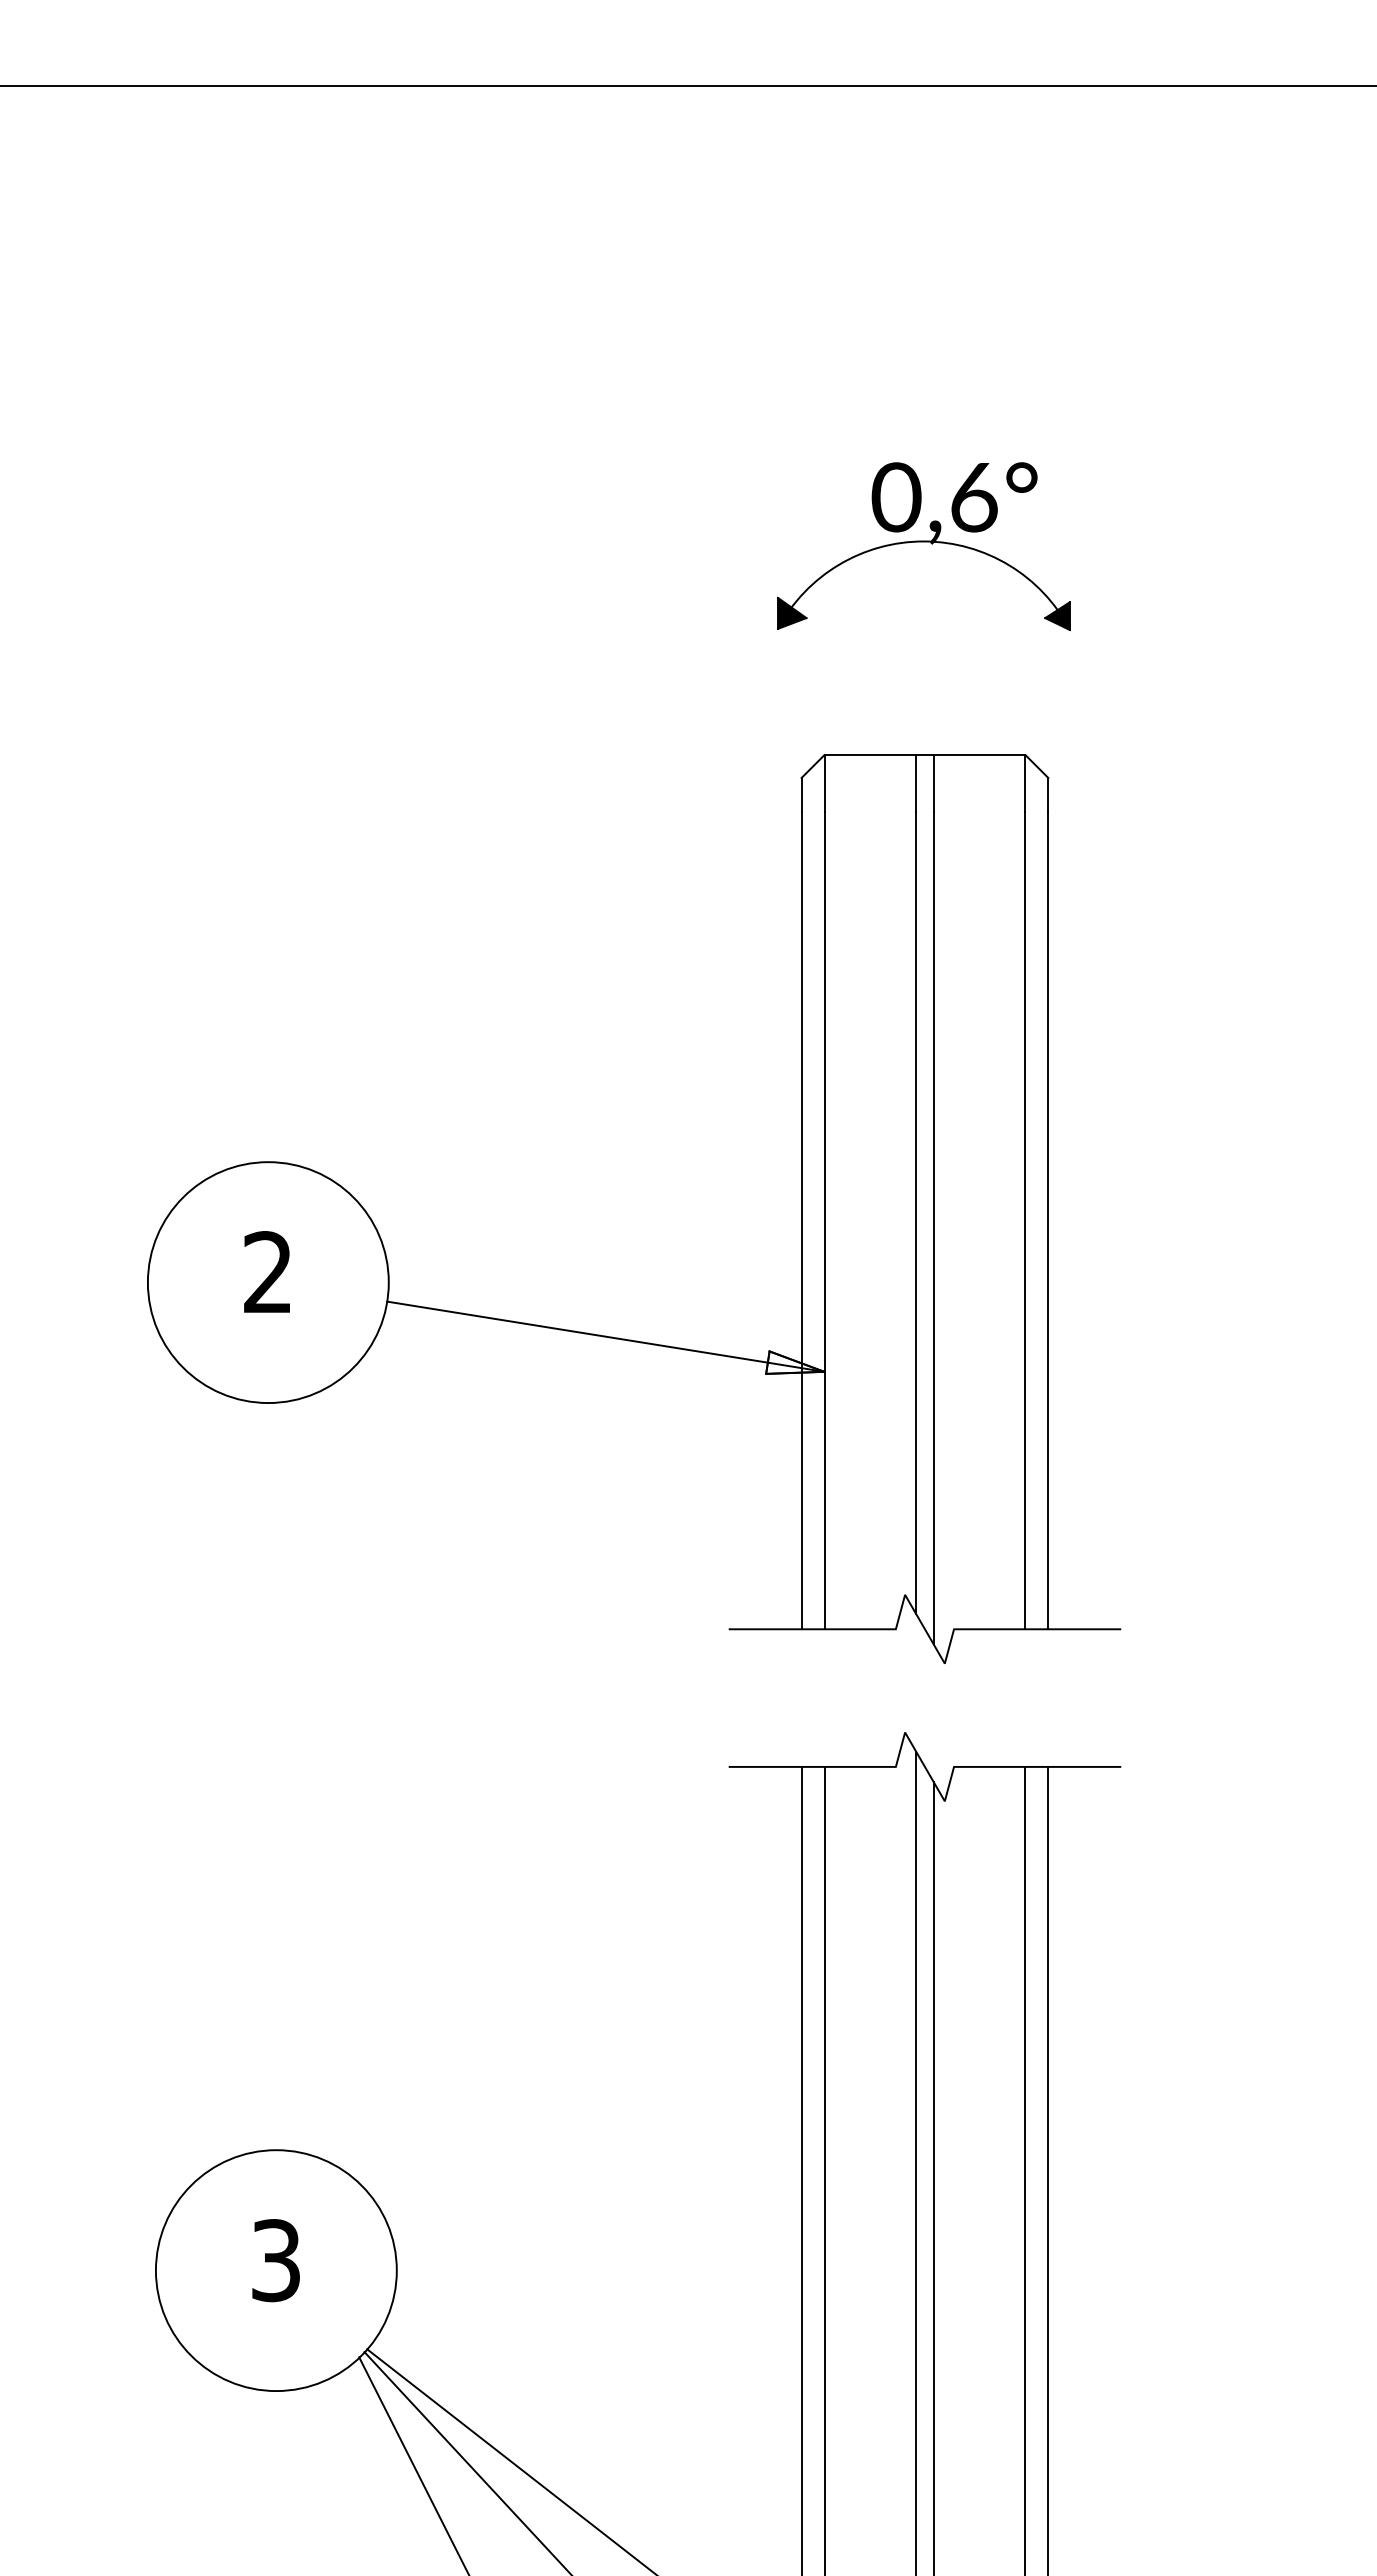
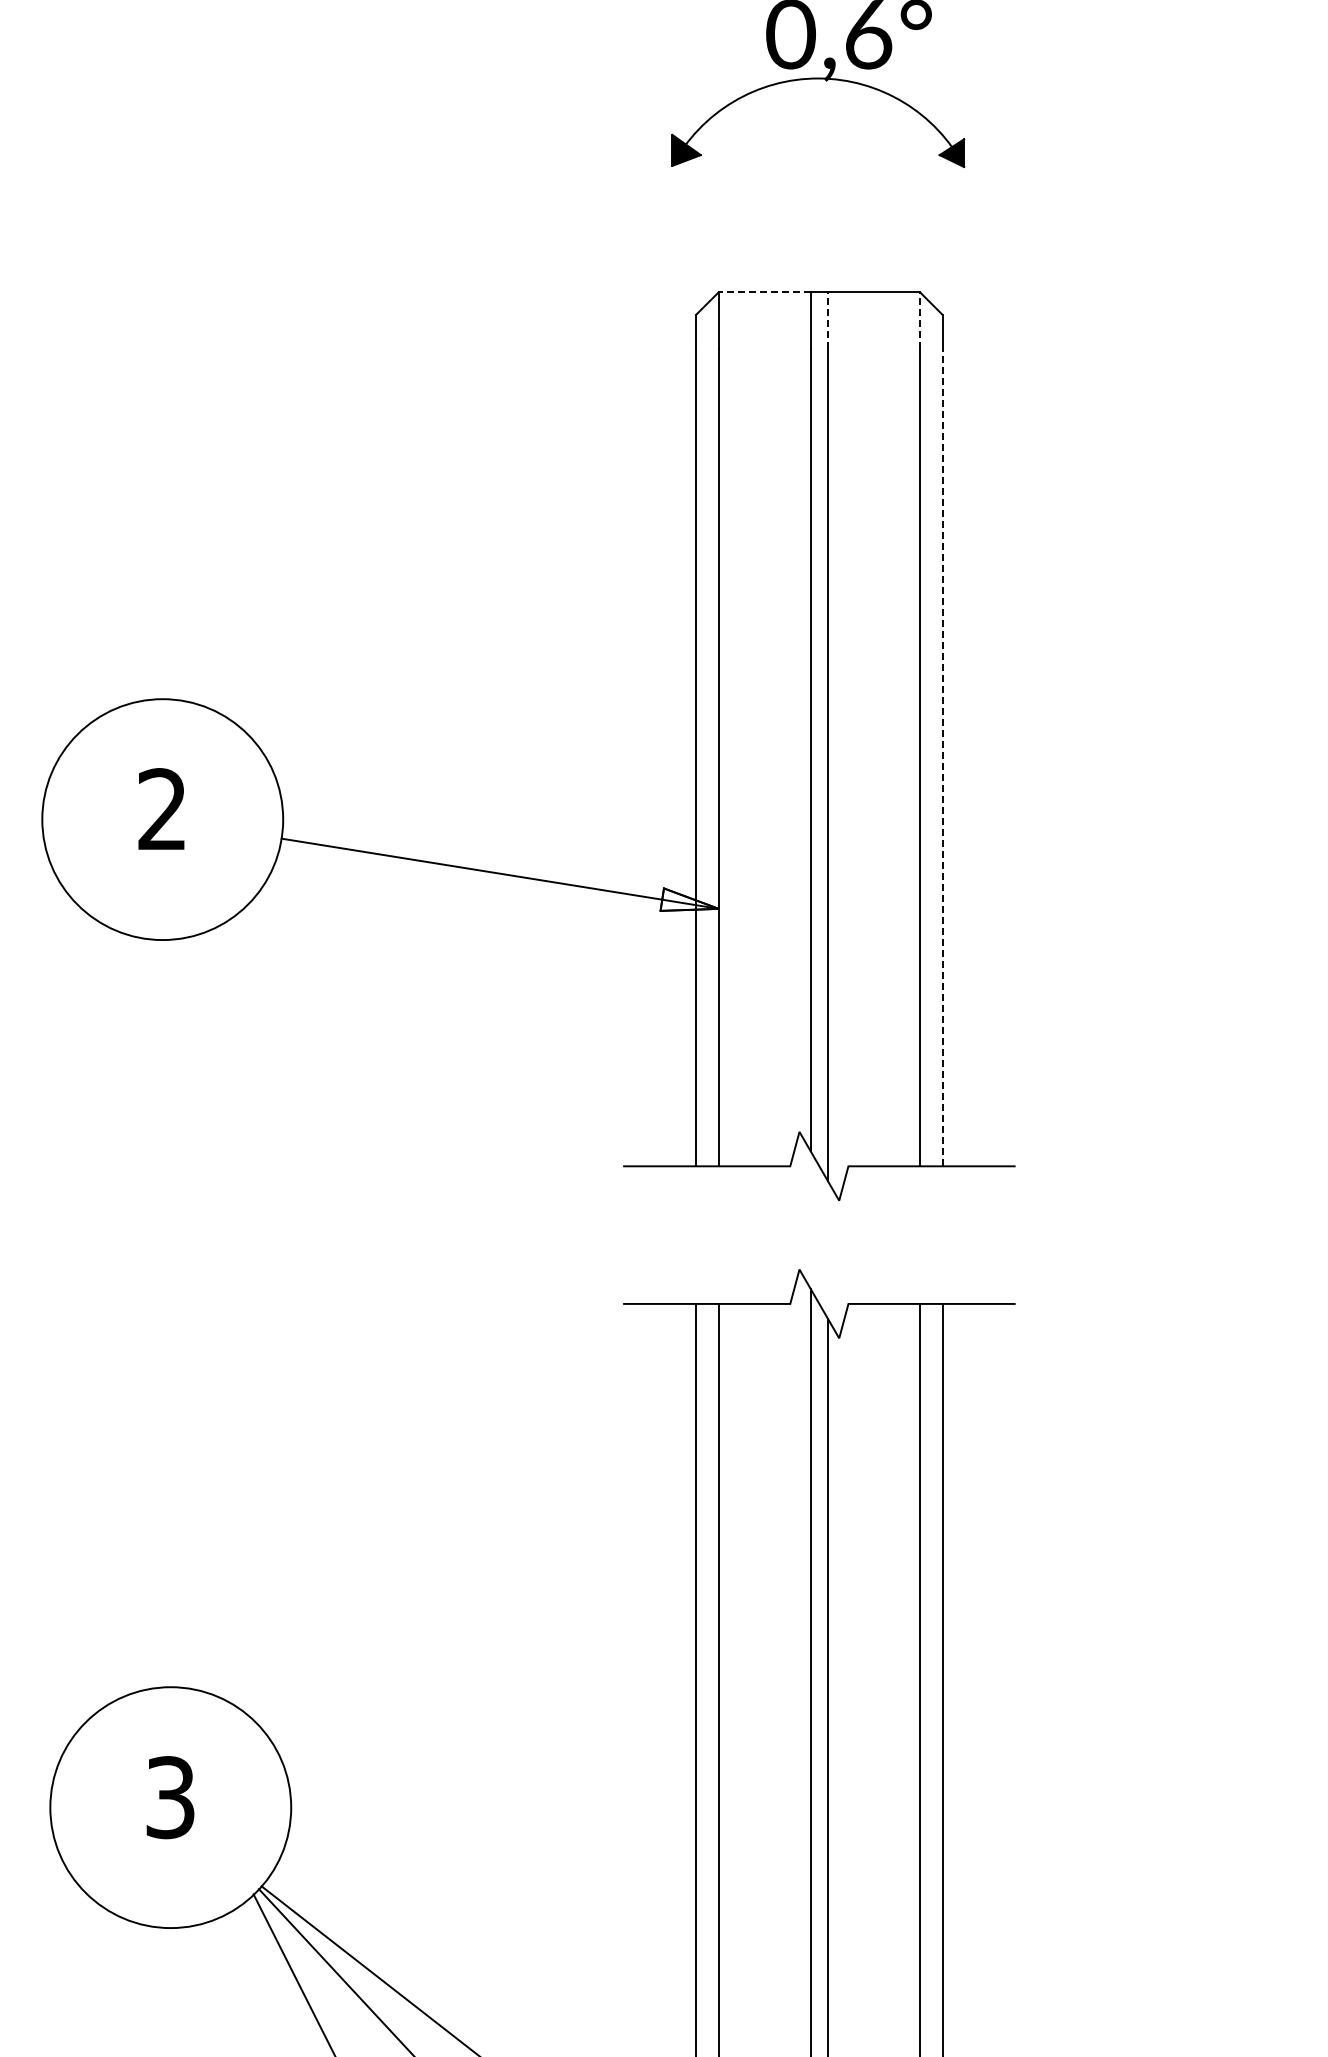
line: (870, 755) -> (764, 292), solid -> dashed
line: (933, 783) -> (827, 320), solid -> dashed
line: (1025, 783) -> (919, 320), solid -> dashed
line: (1048, 1220) -> (942, 757), solid -> dashed

